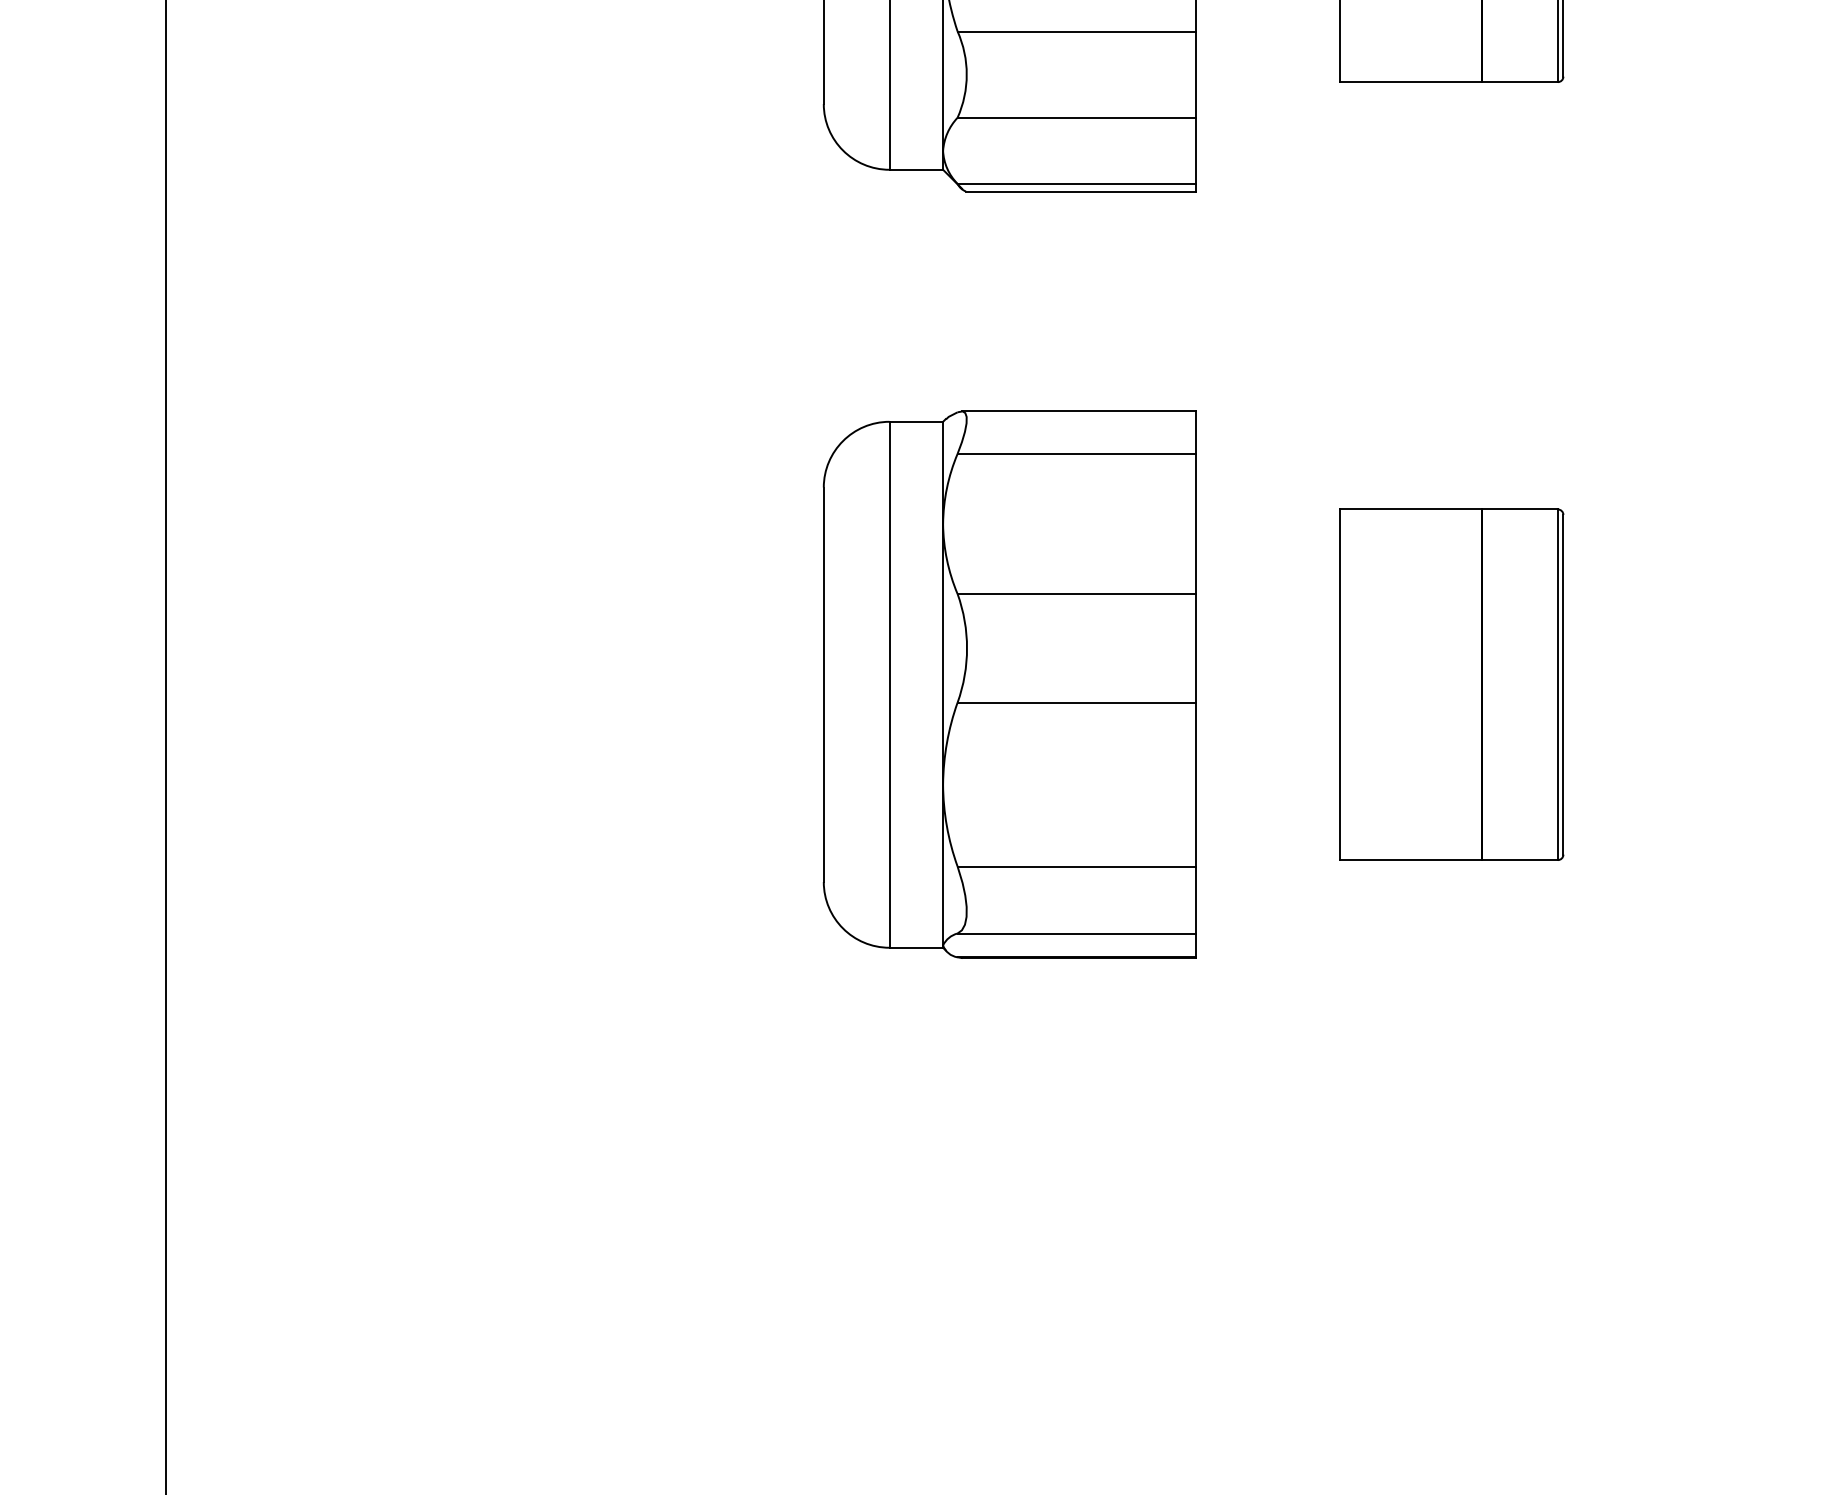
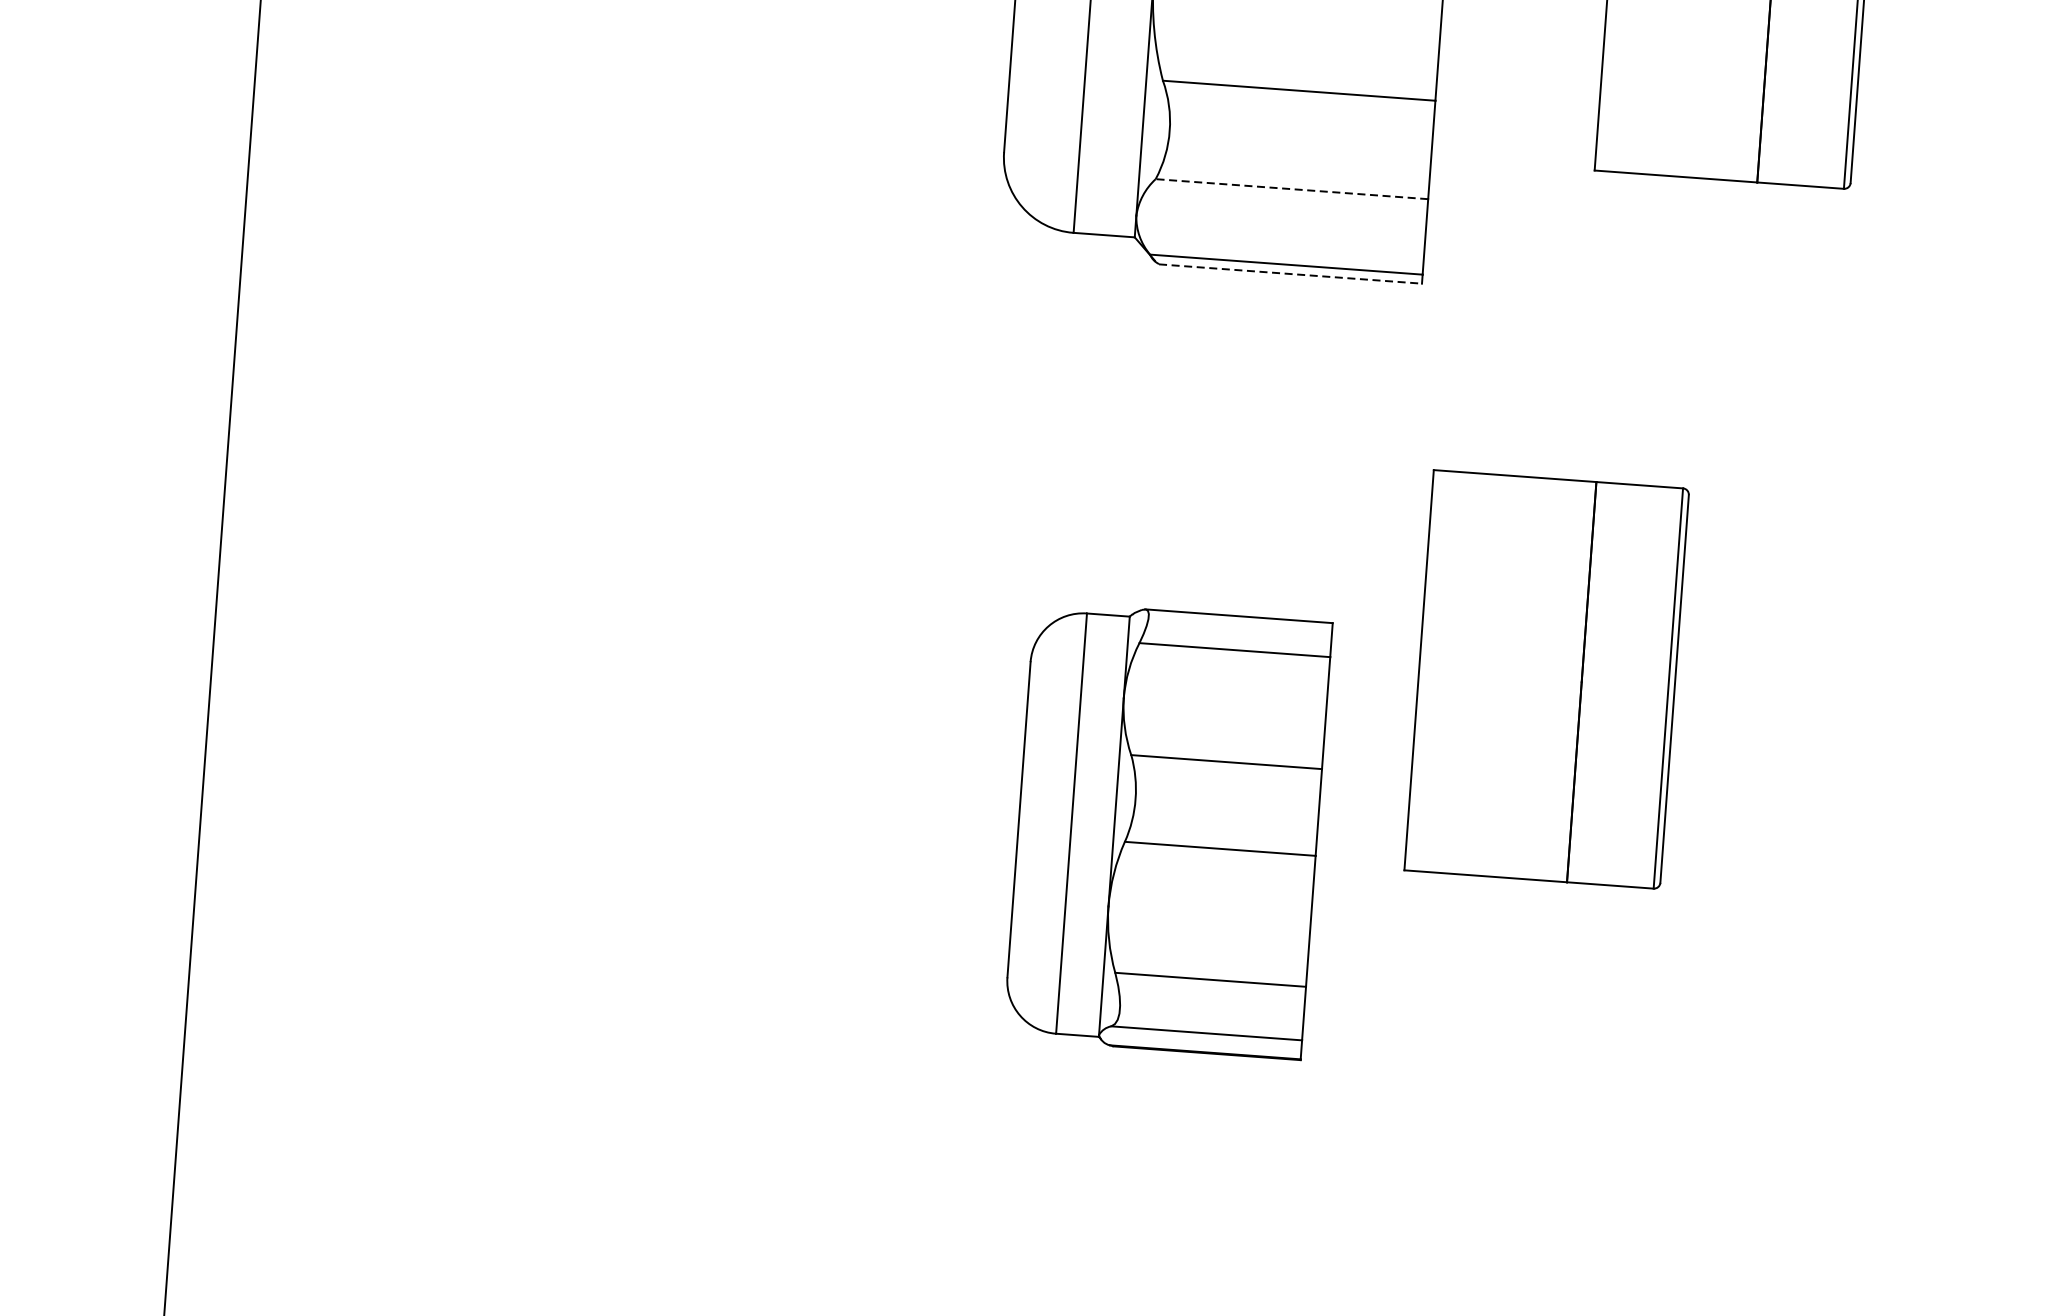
line: (1076, 117) -> (1291, 188), solid -> dashed
line: (1081, 191) -> (1290, 273), solid -> dashed
part: (1009, 684) -> (1167, 830), size x0.7
part: (1451, 684) -> (1546, 679), moved

